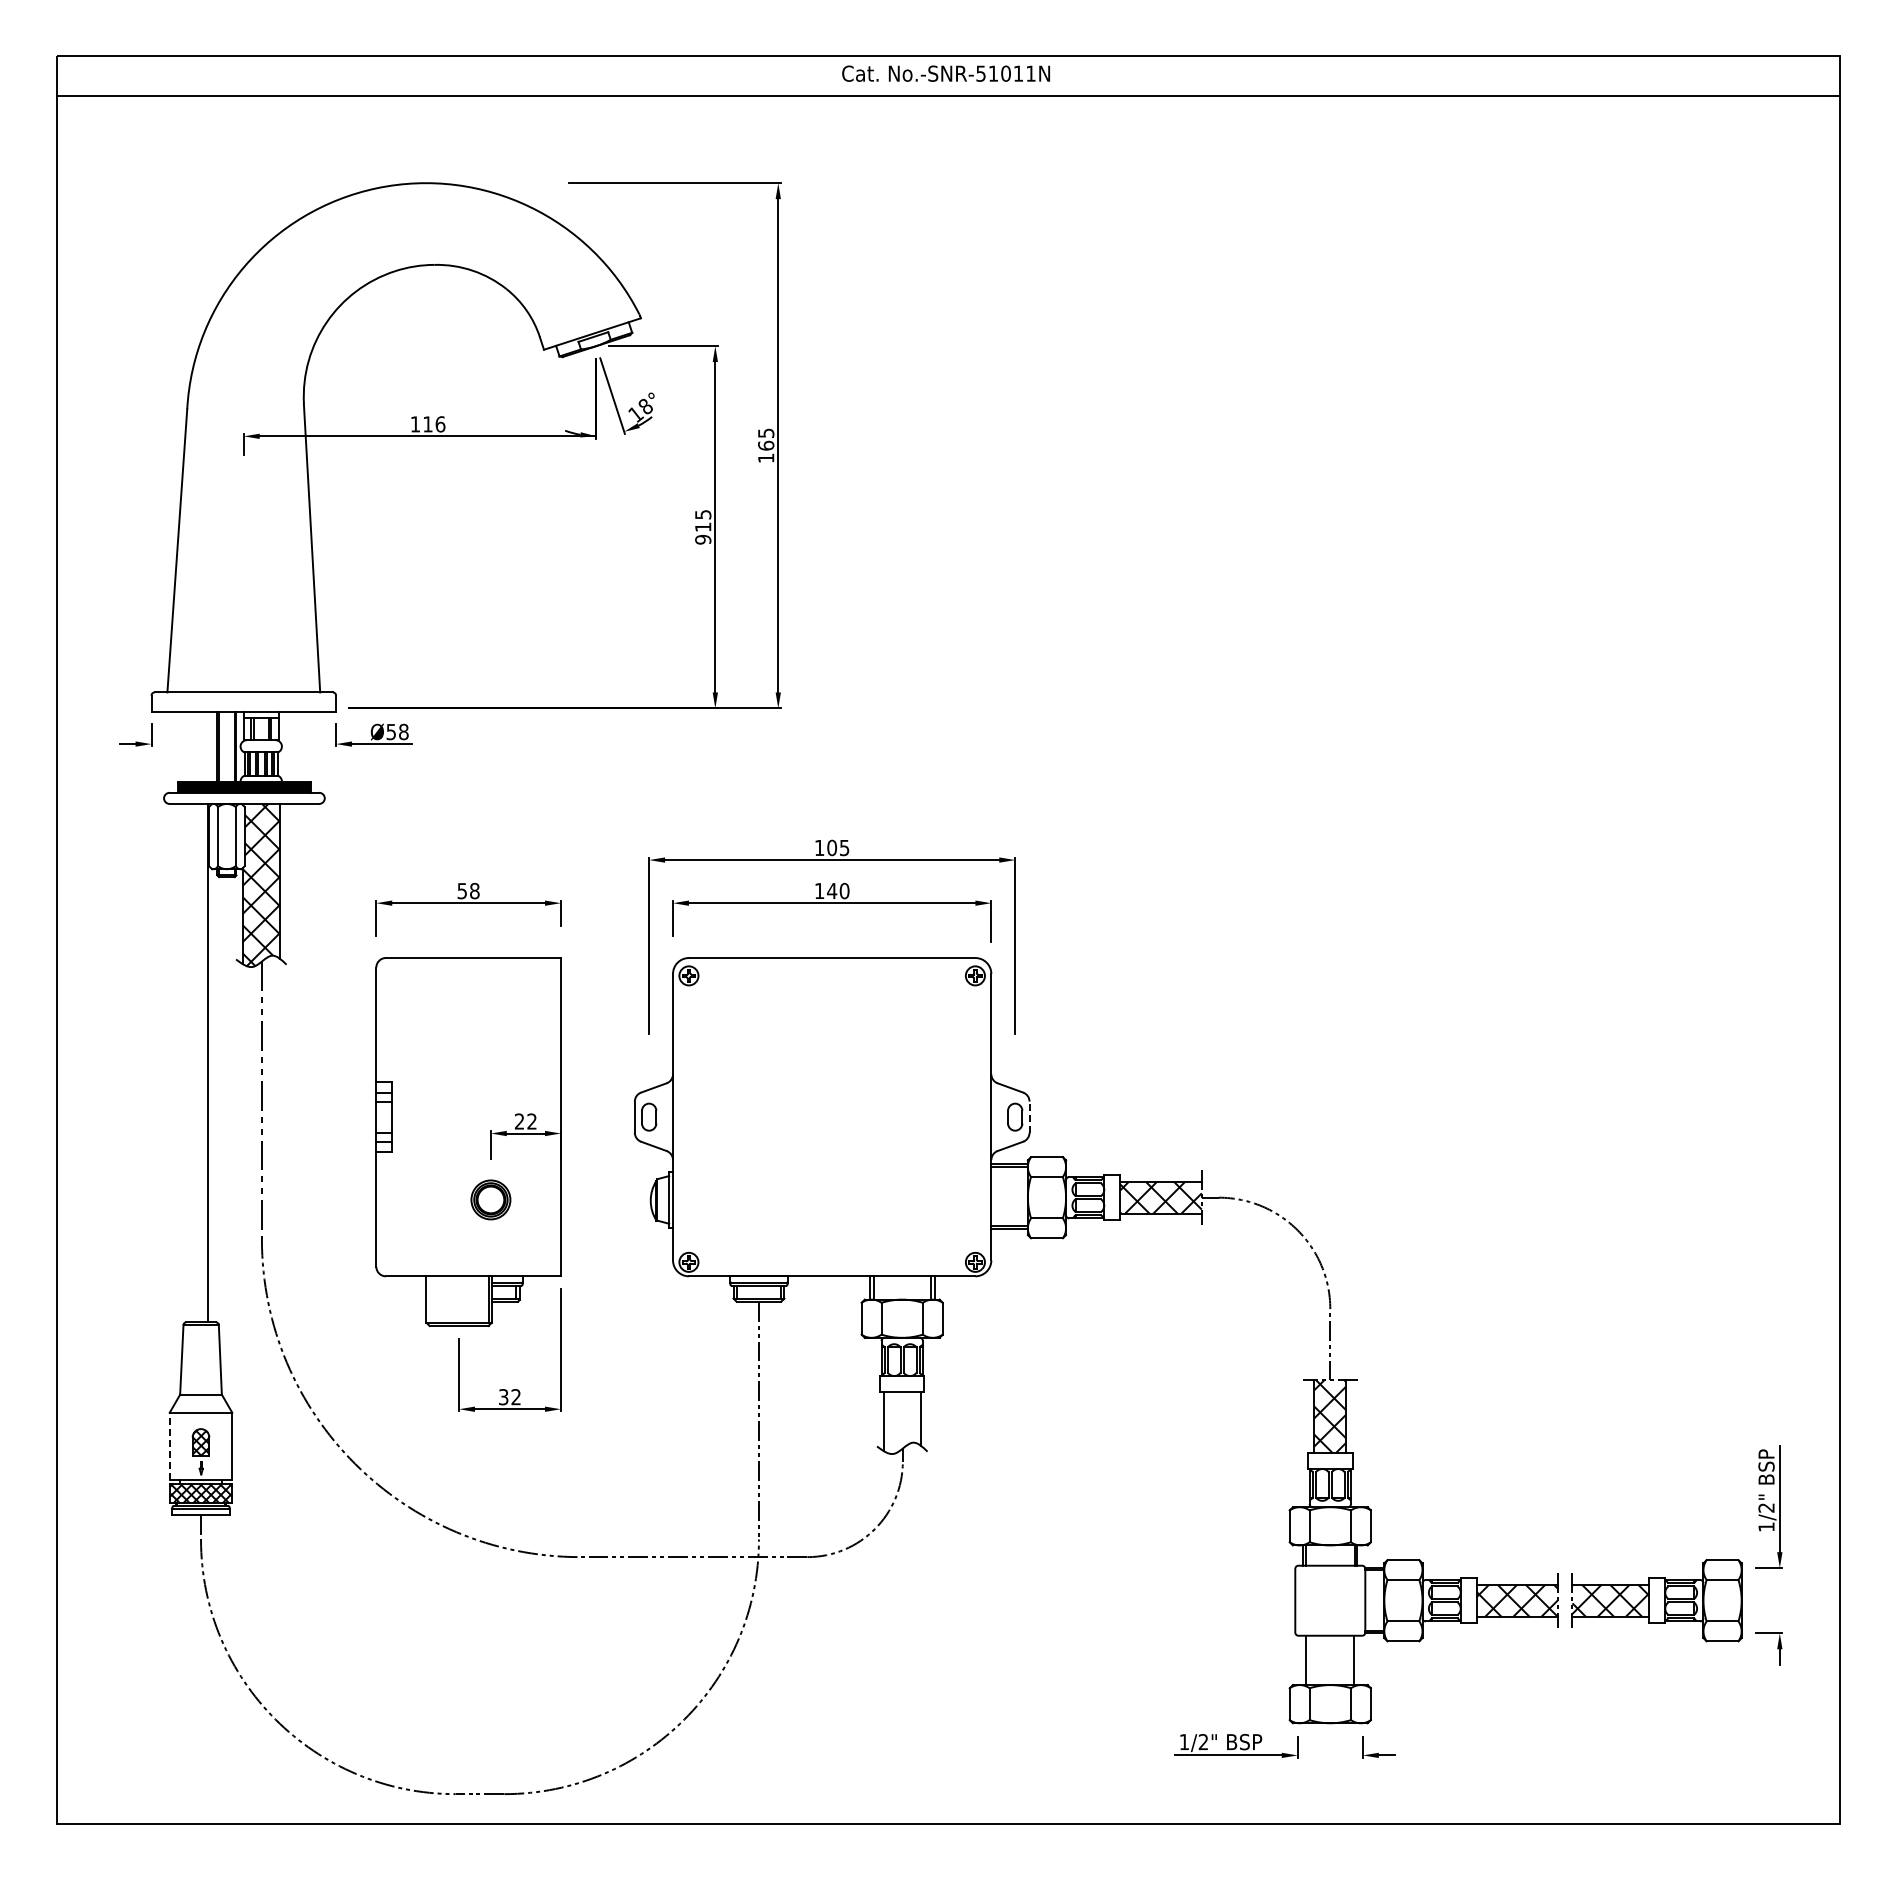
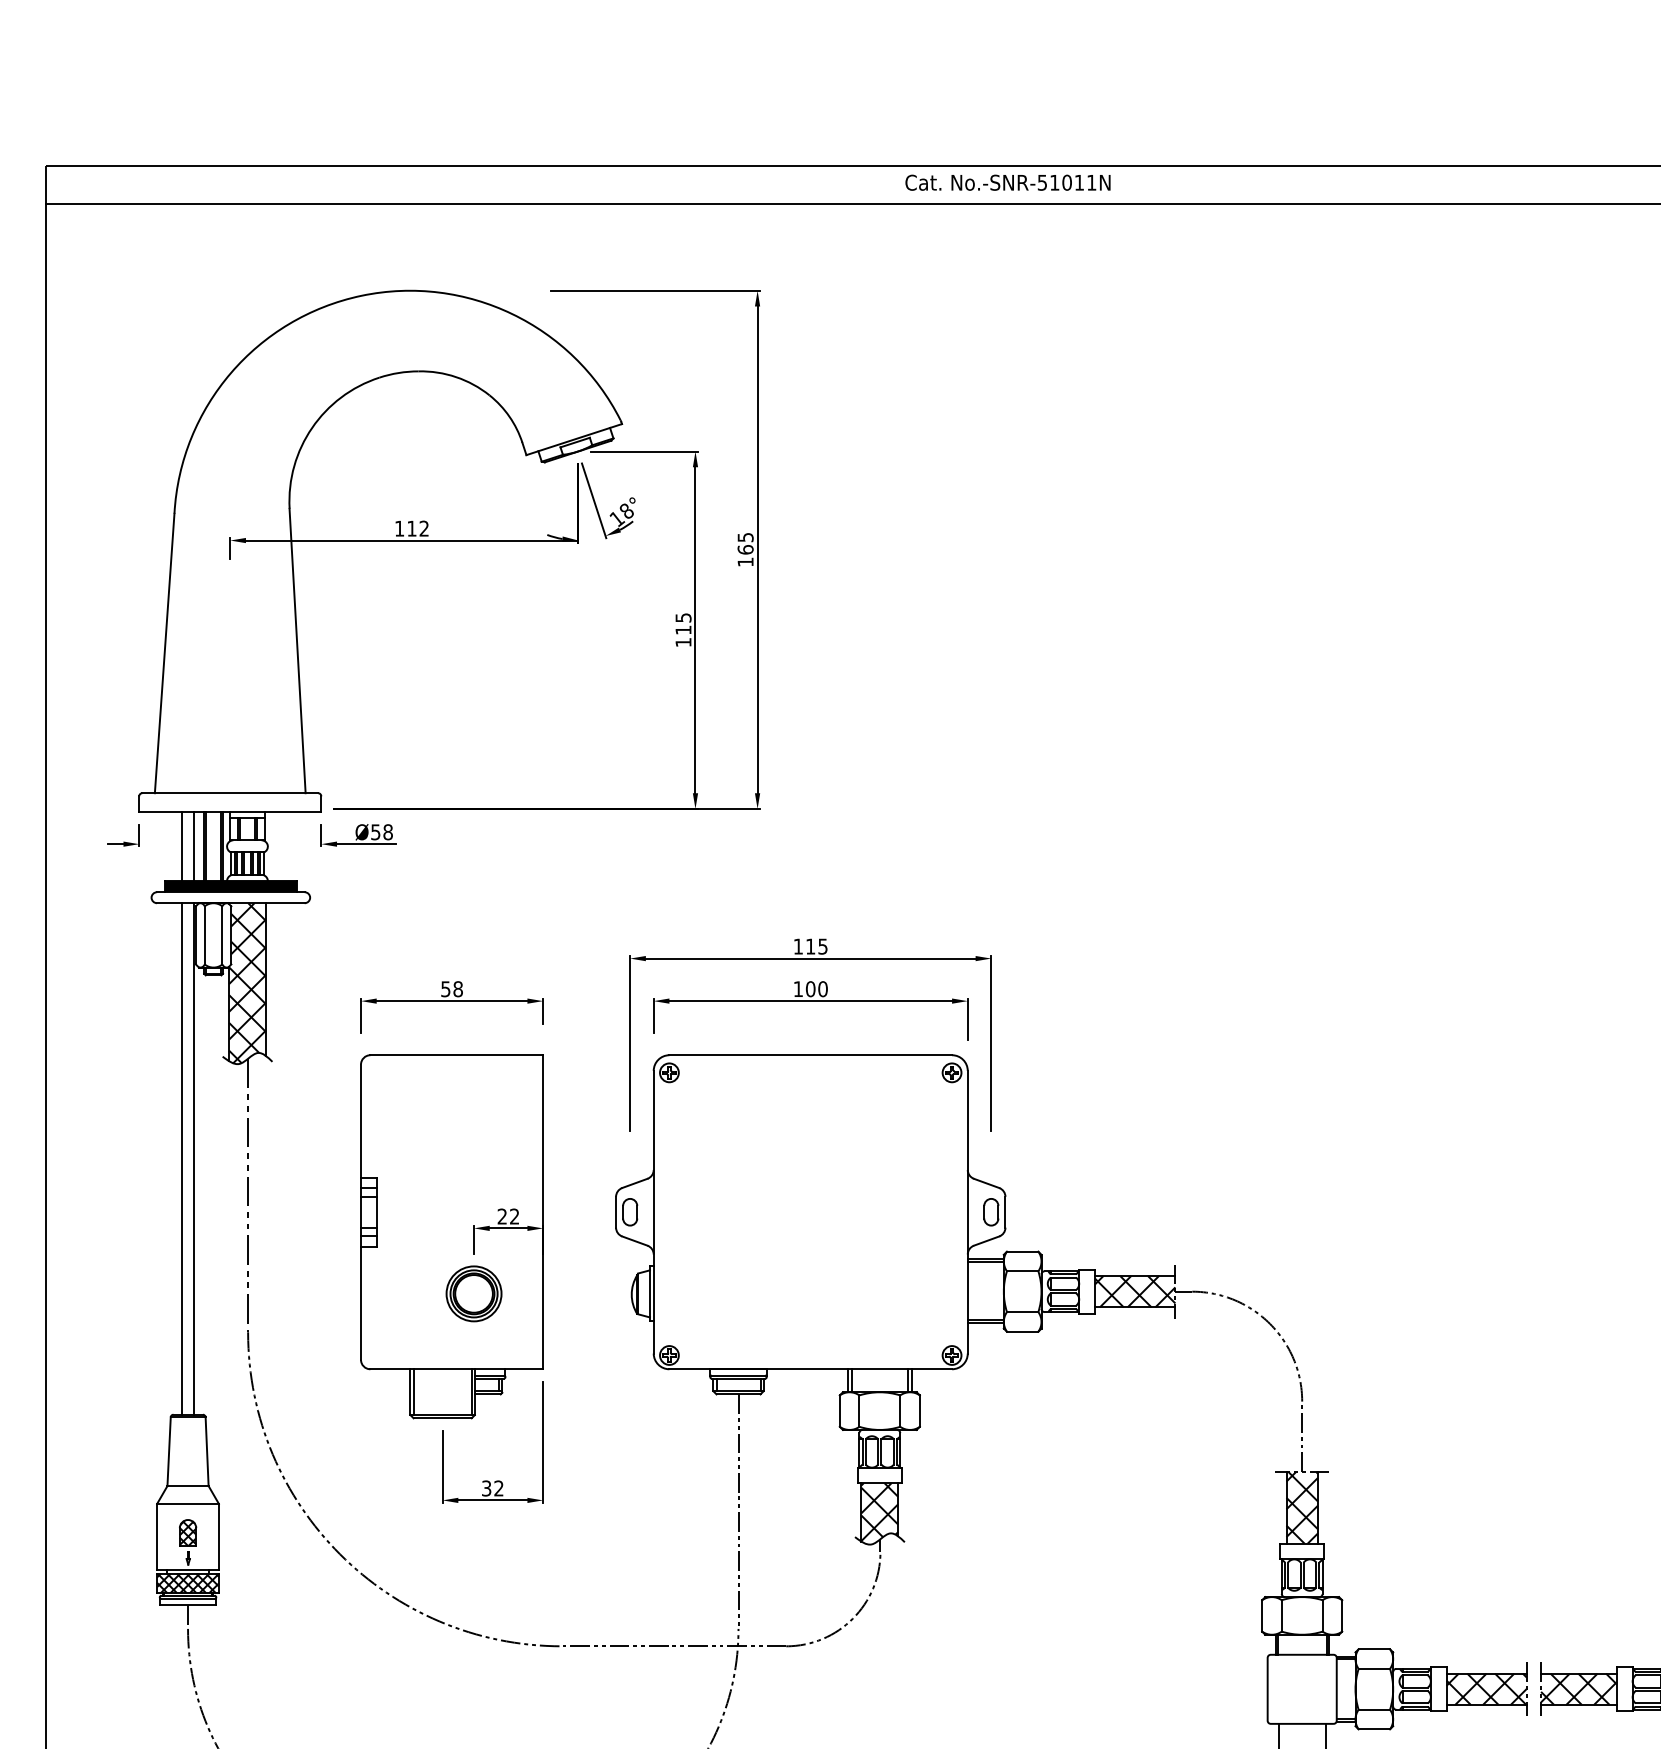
text: (945, 73) -> (1007, 182), moved
text: (440, 424) -> (424, 528), 116 -> 112
text: (703, 539) -> (683, 642), 915 -> 115
line: (194, 746) -> (181, 846), added
line: (207, 746) -> (194, 846), added
text: (832, 847) -> (811, 946), 105 -> 115
text: (832, 890) -> (811, 988), 140 -> 100
line: (194, 1062) -> (181, 1158), added
line: (1029, 1117) -> (1005, 1212), dashed -> solid
part: (490, 1199) -> (473, 1293), size x1.43
line: (429, 1299) -> (413, 1392), added
hatch: (901, 1420) -> (879, 1511), added
line: (169, 1446) -> (156, 1537), dashed -> solid

